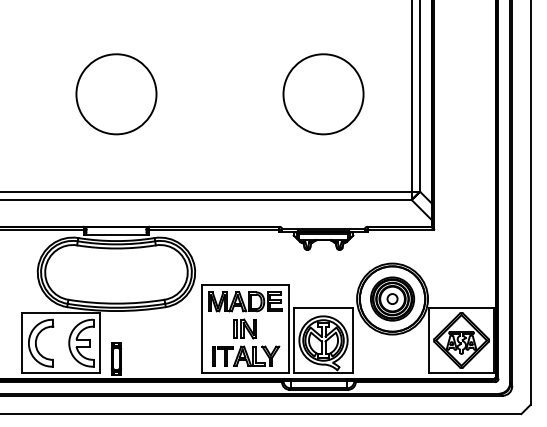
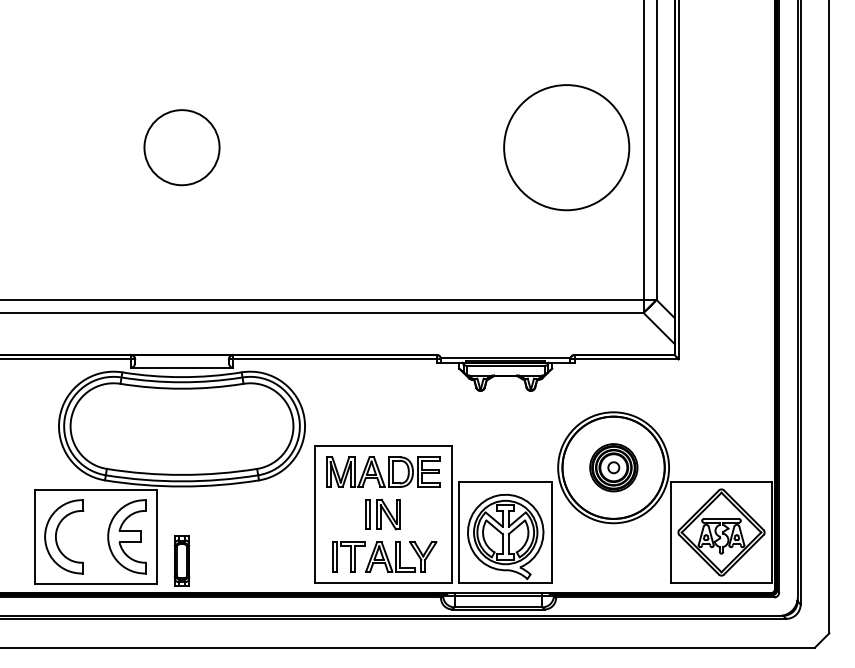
circle: (116, 94) -> (182, 147), size x0.6
circle: (323, 94) -> (566, 147), moved
part: (392, 298) -> (613, 466), size x0.7

